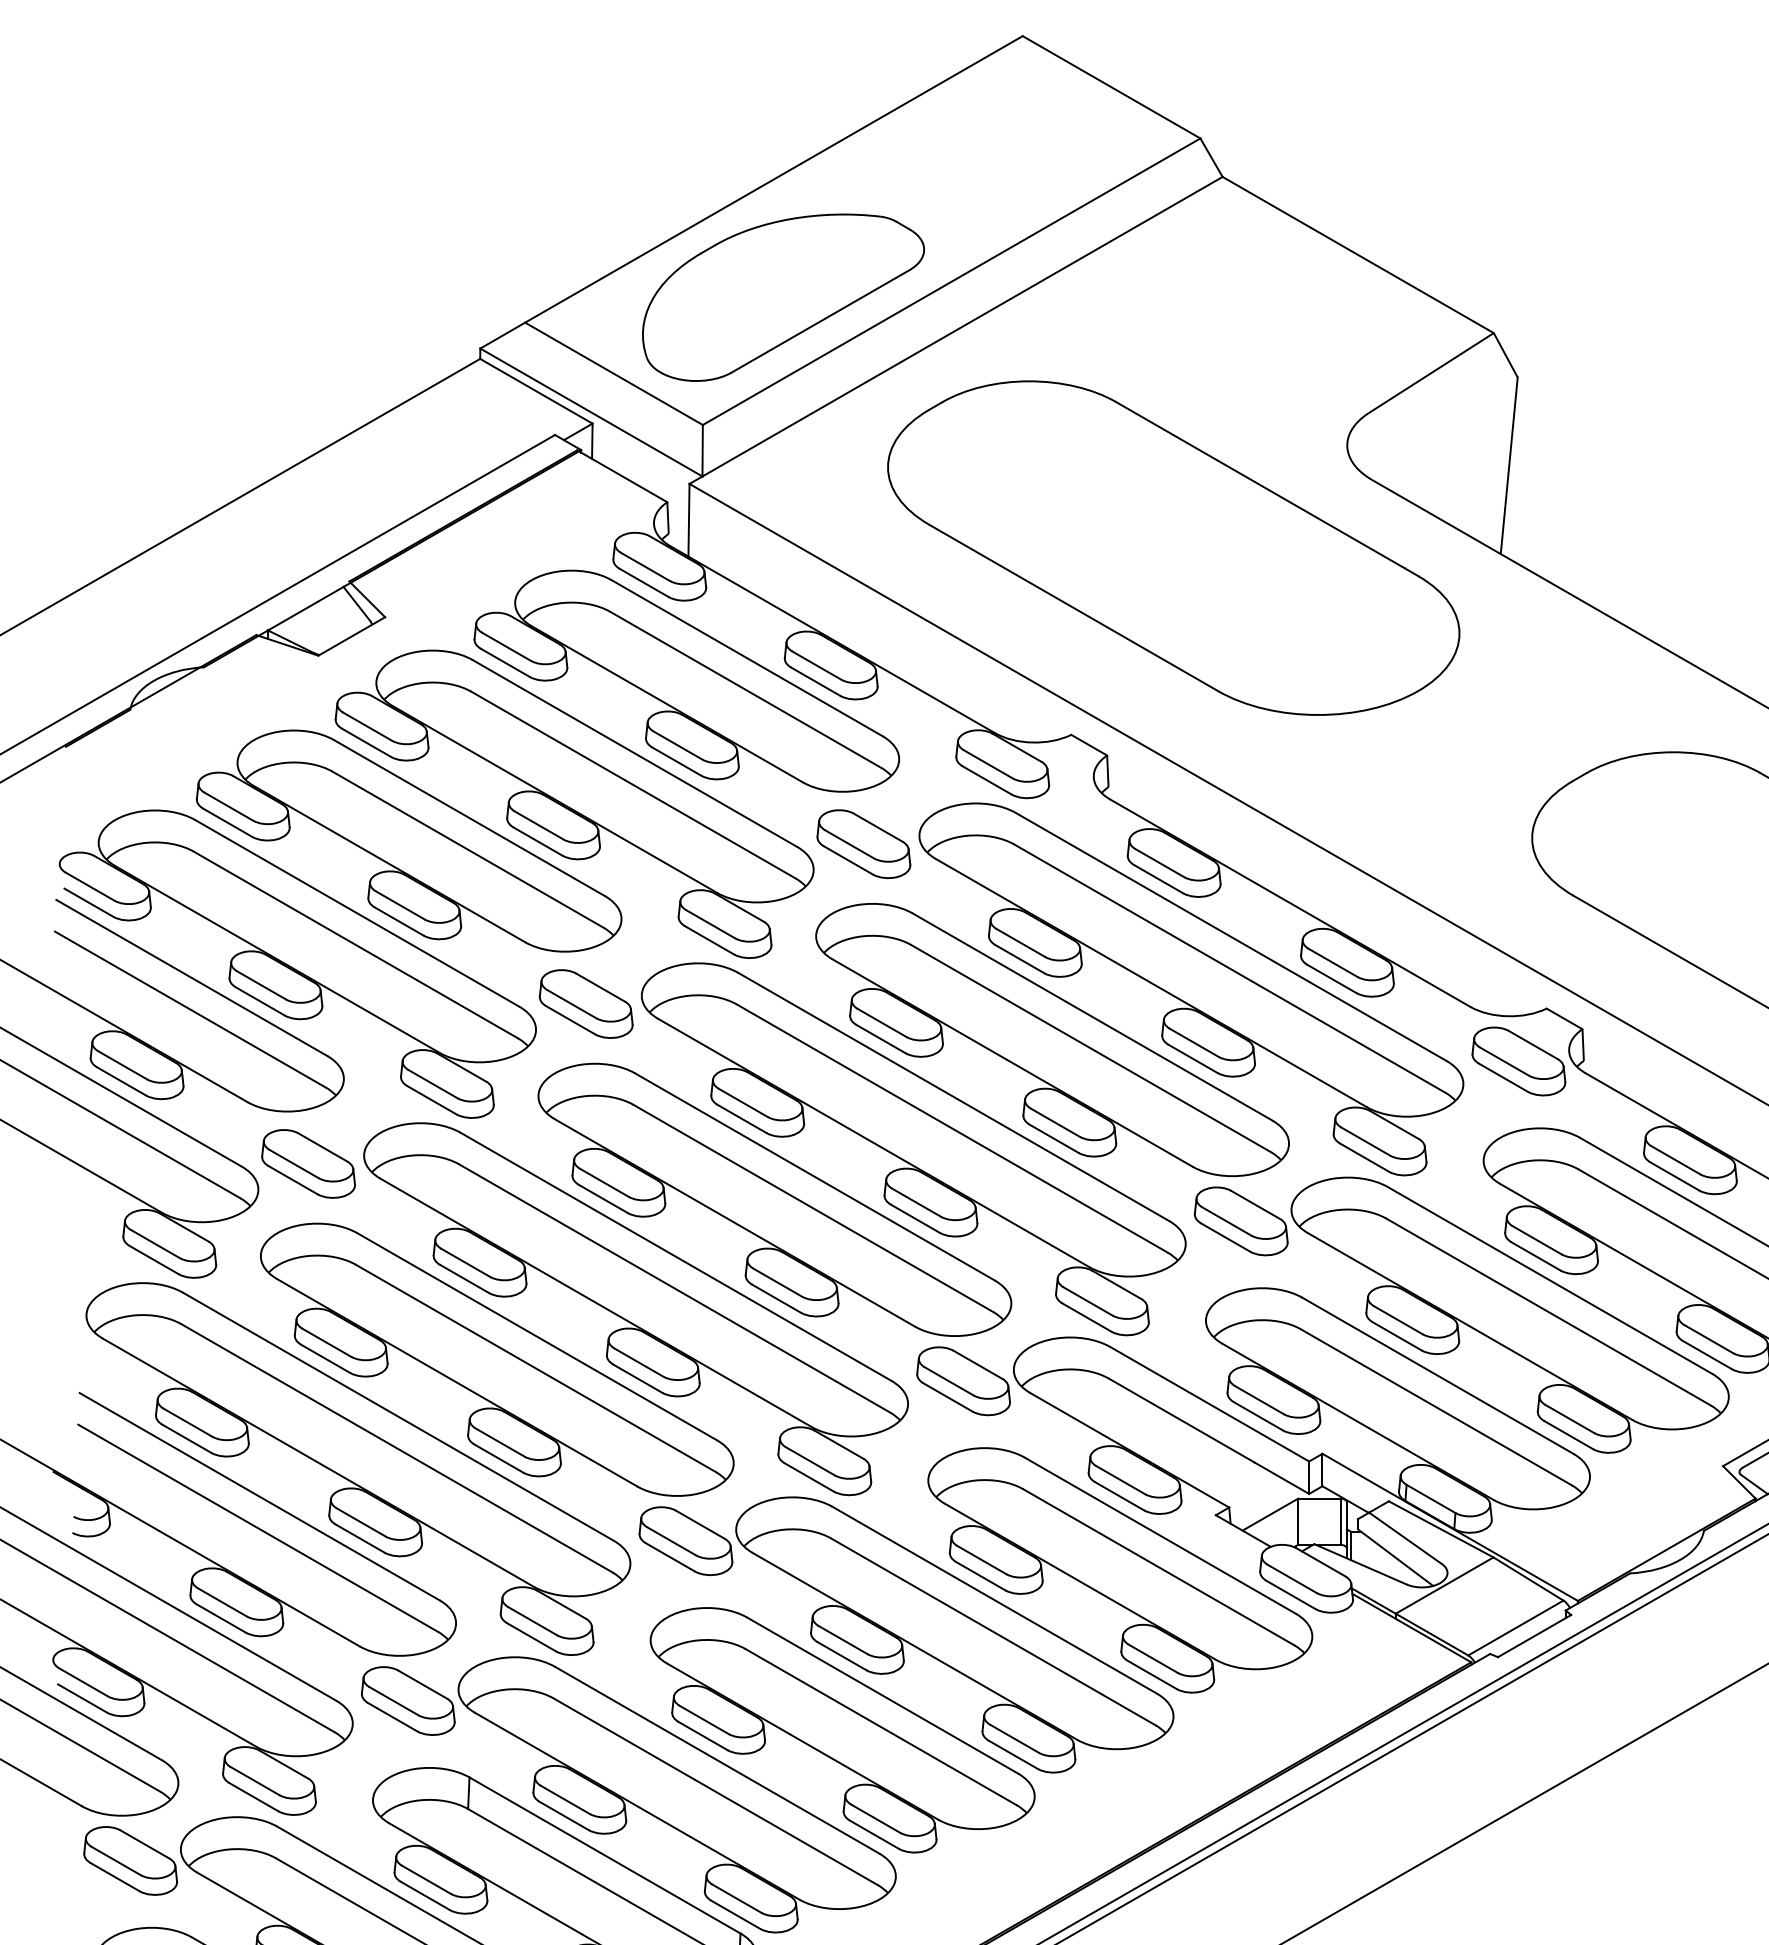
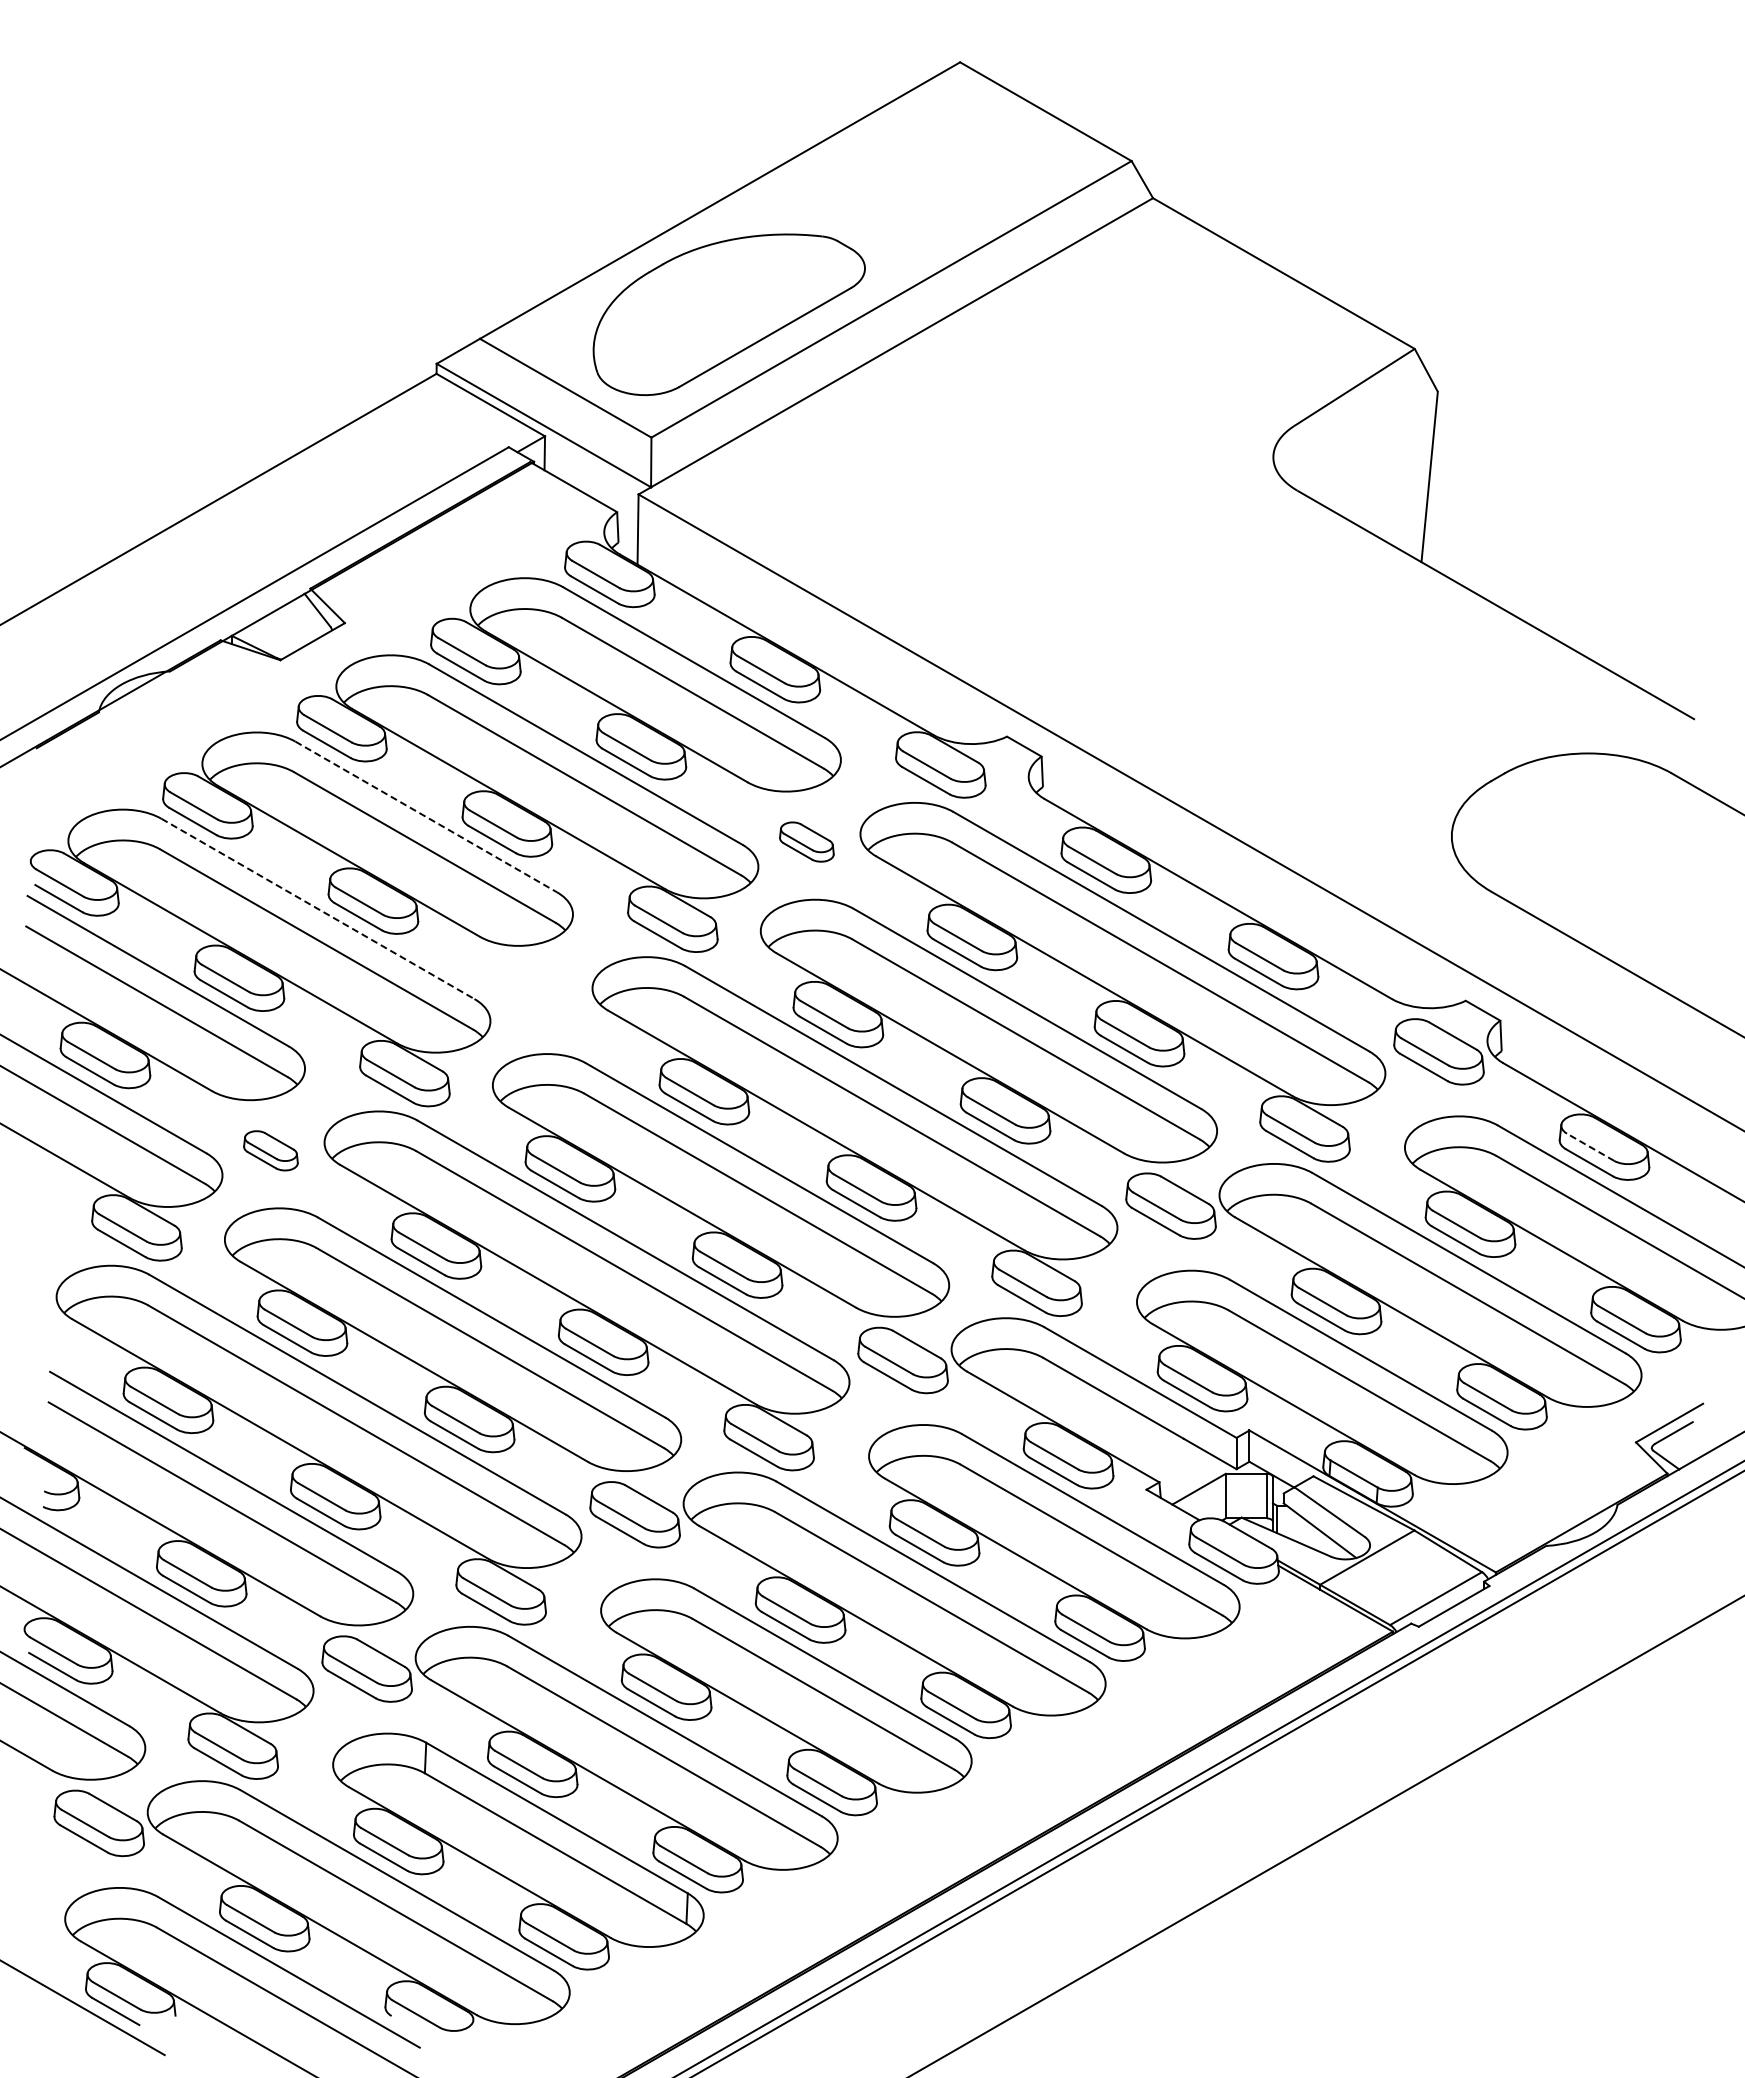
part: (1173, 548) -> (1105, 556), removed
line: (469, 817) -> (426, 816), solid -> dashed
part: (863, 843) -> (806, 841), size x0.6
line: (357, 912) -> (318, 908), solid -> dashed
part: (585, 1004) -> (538, 996), removed
line: (1675, 1160) -> (1590, 1147), solid -> dashed
part: (308, 1163) -> (270, 1150), size x0.6

